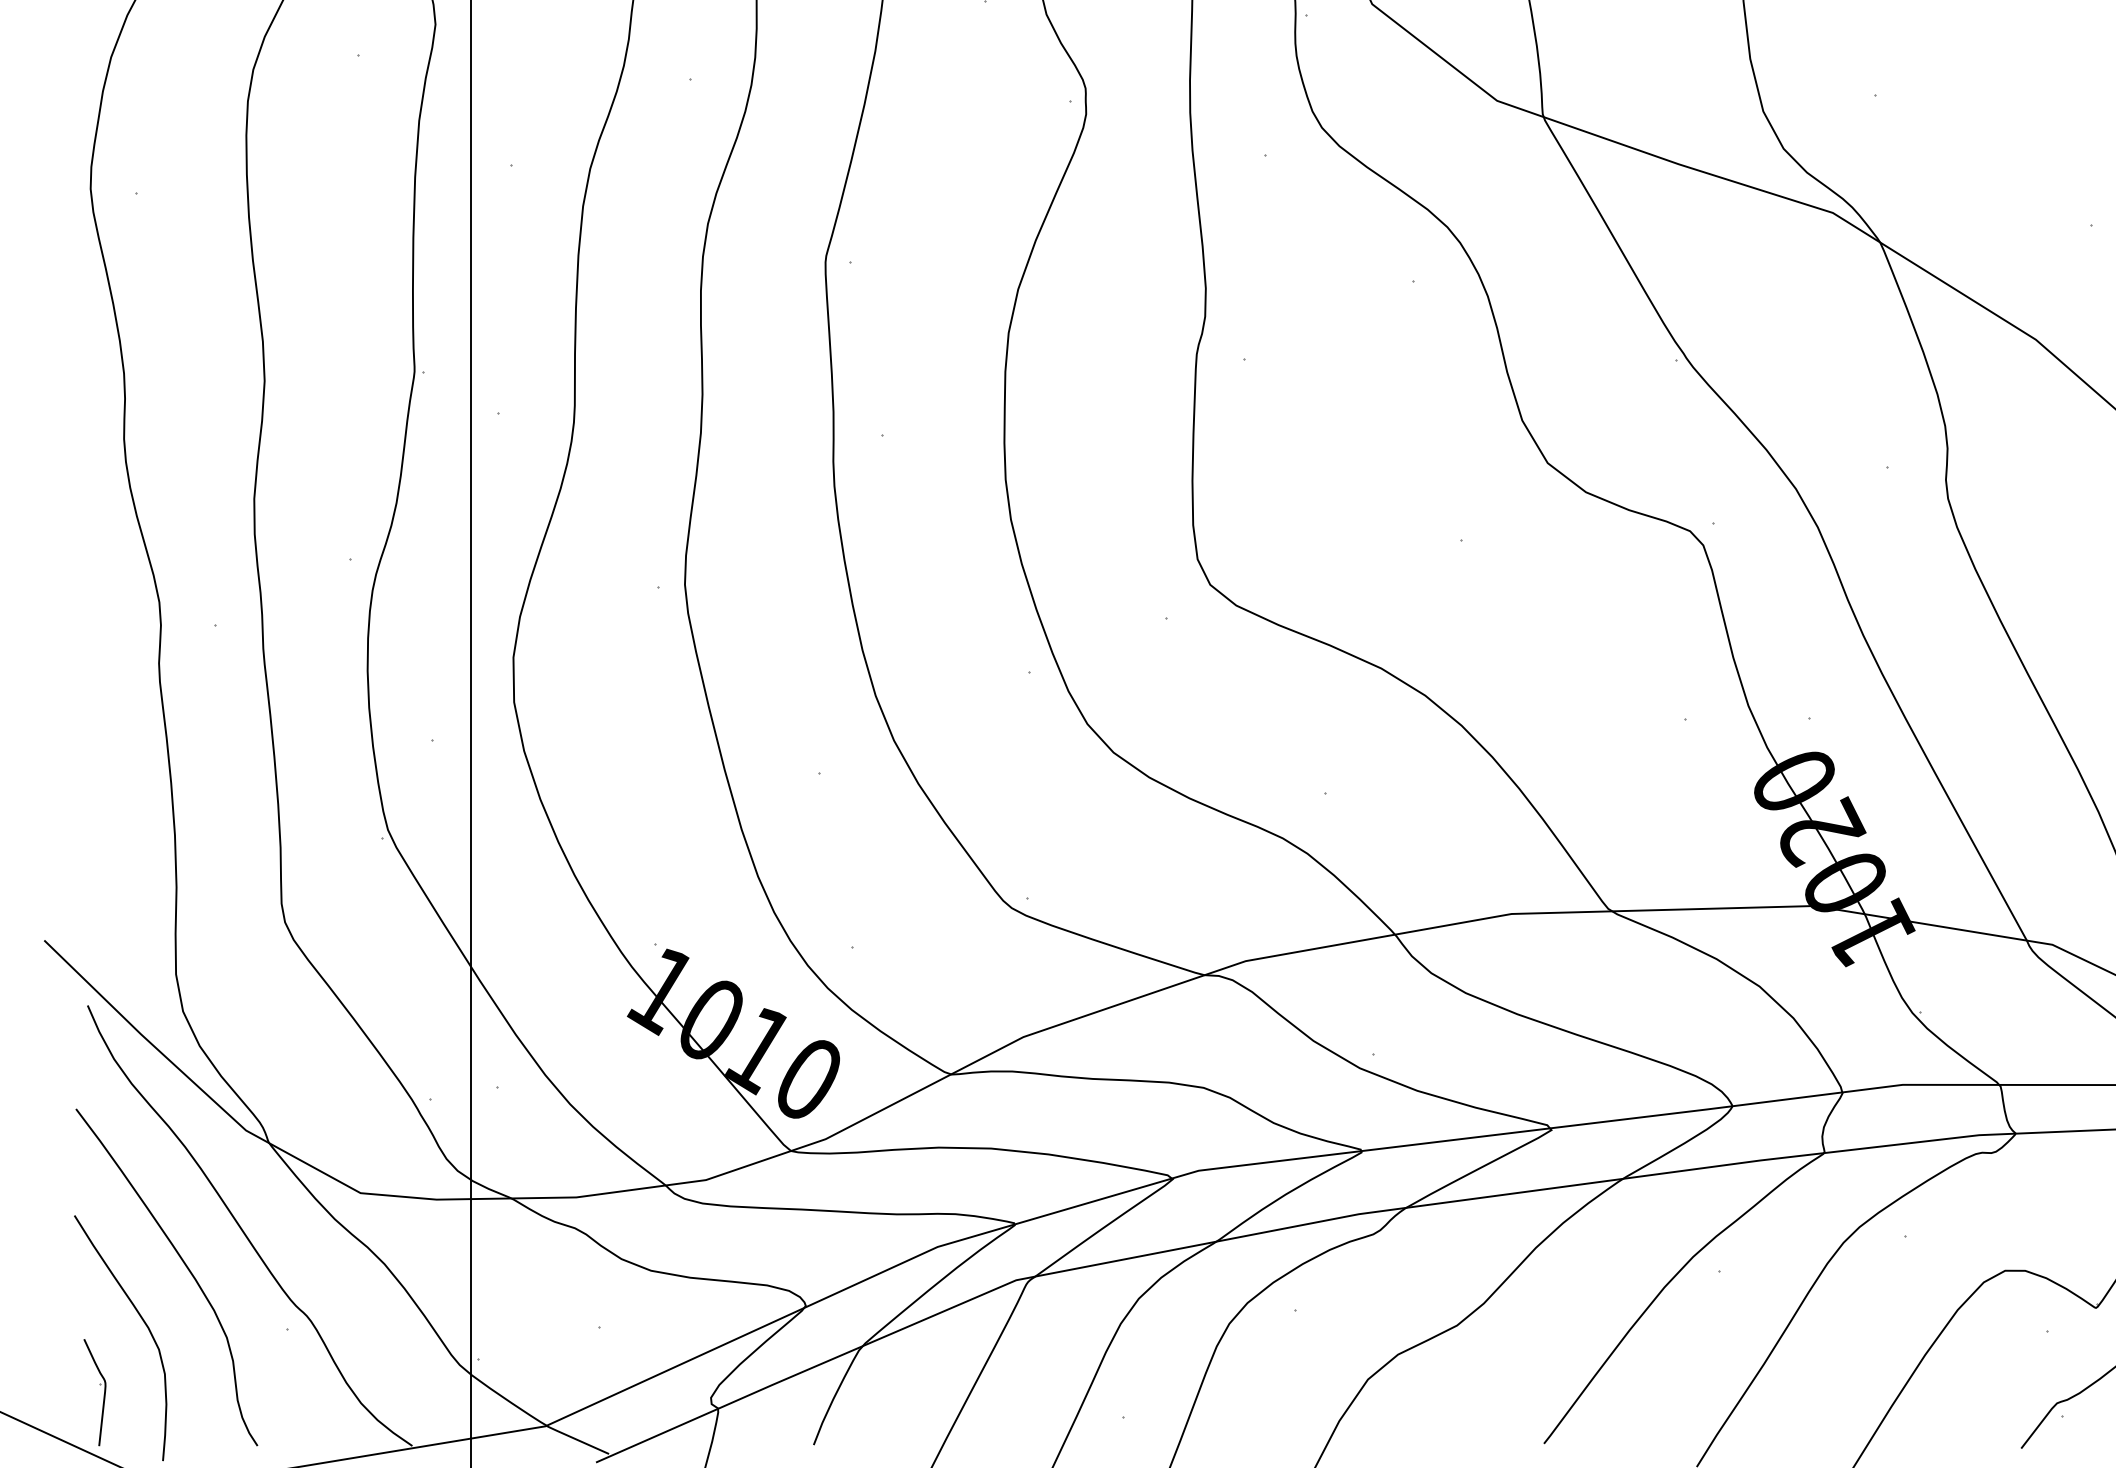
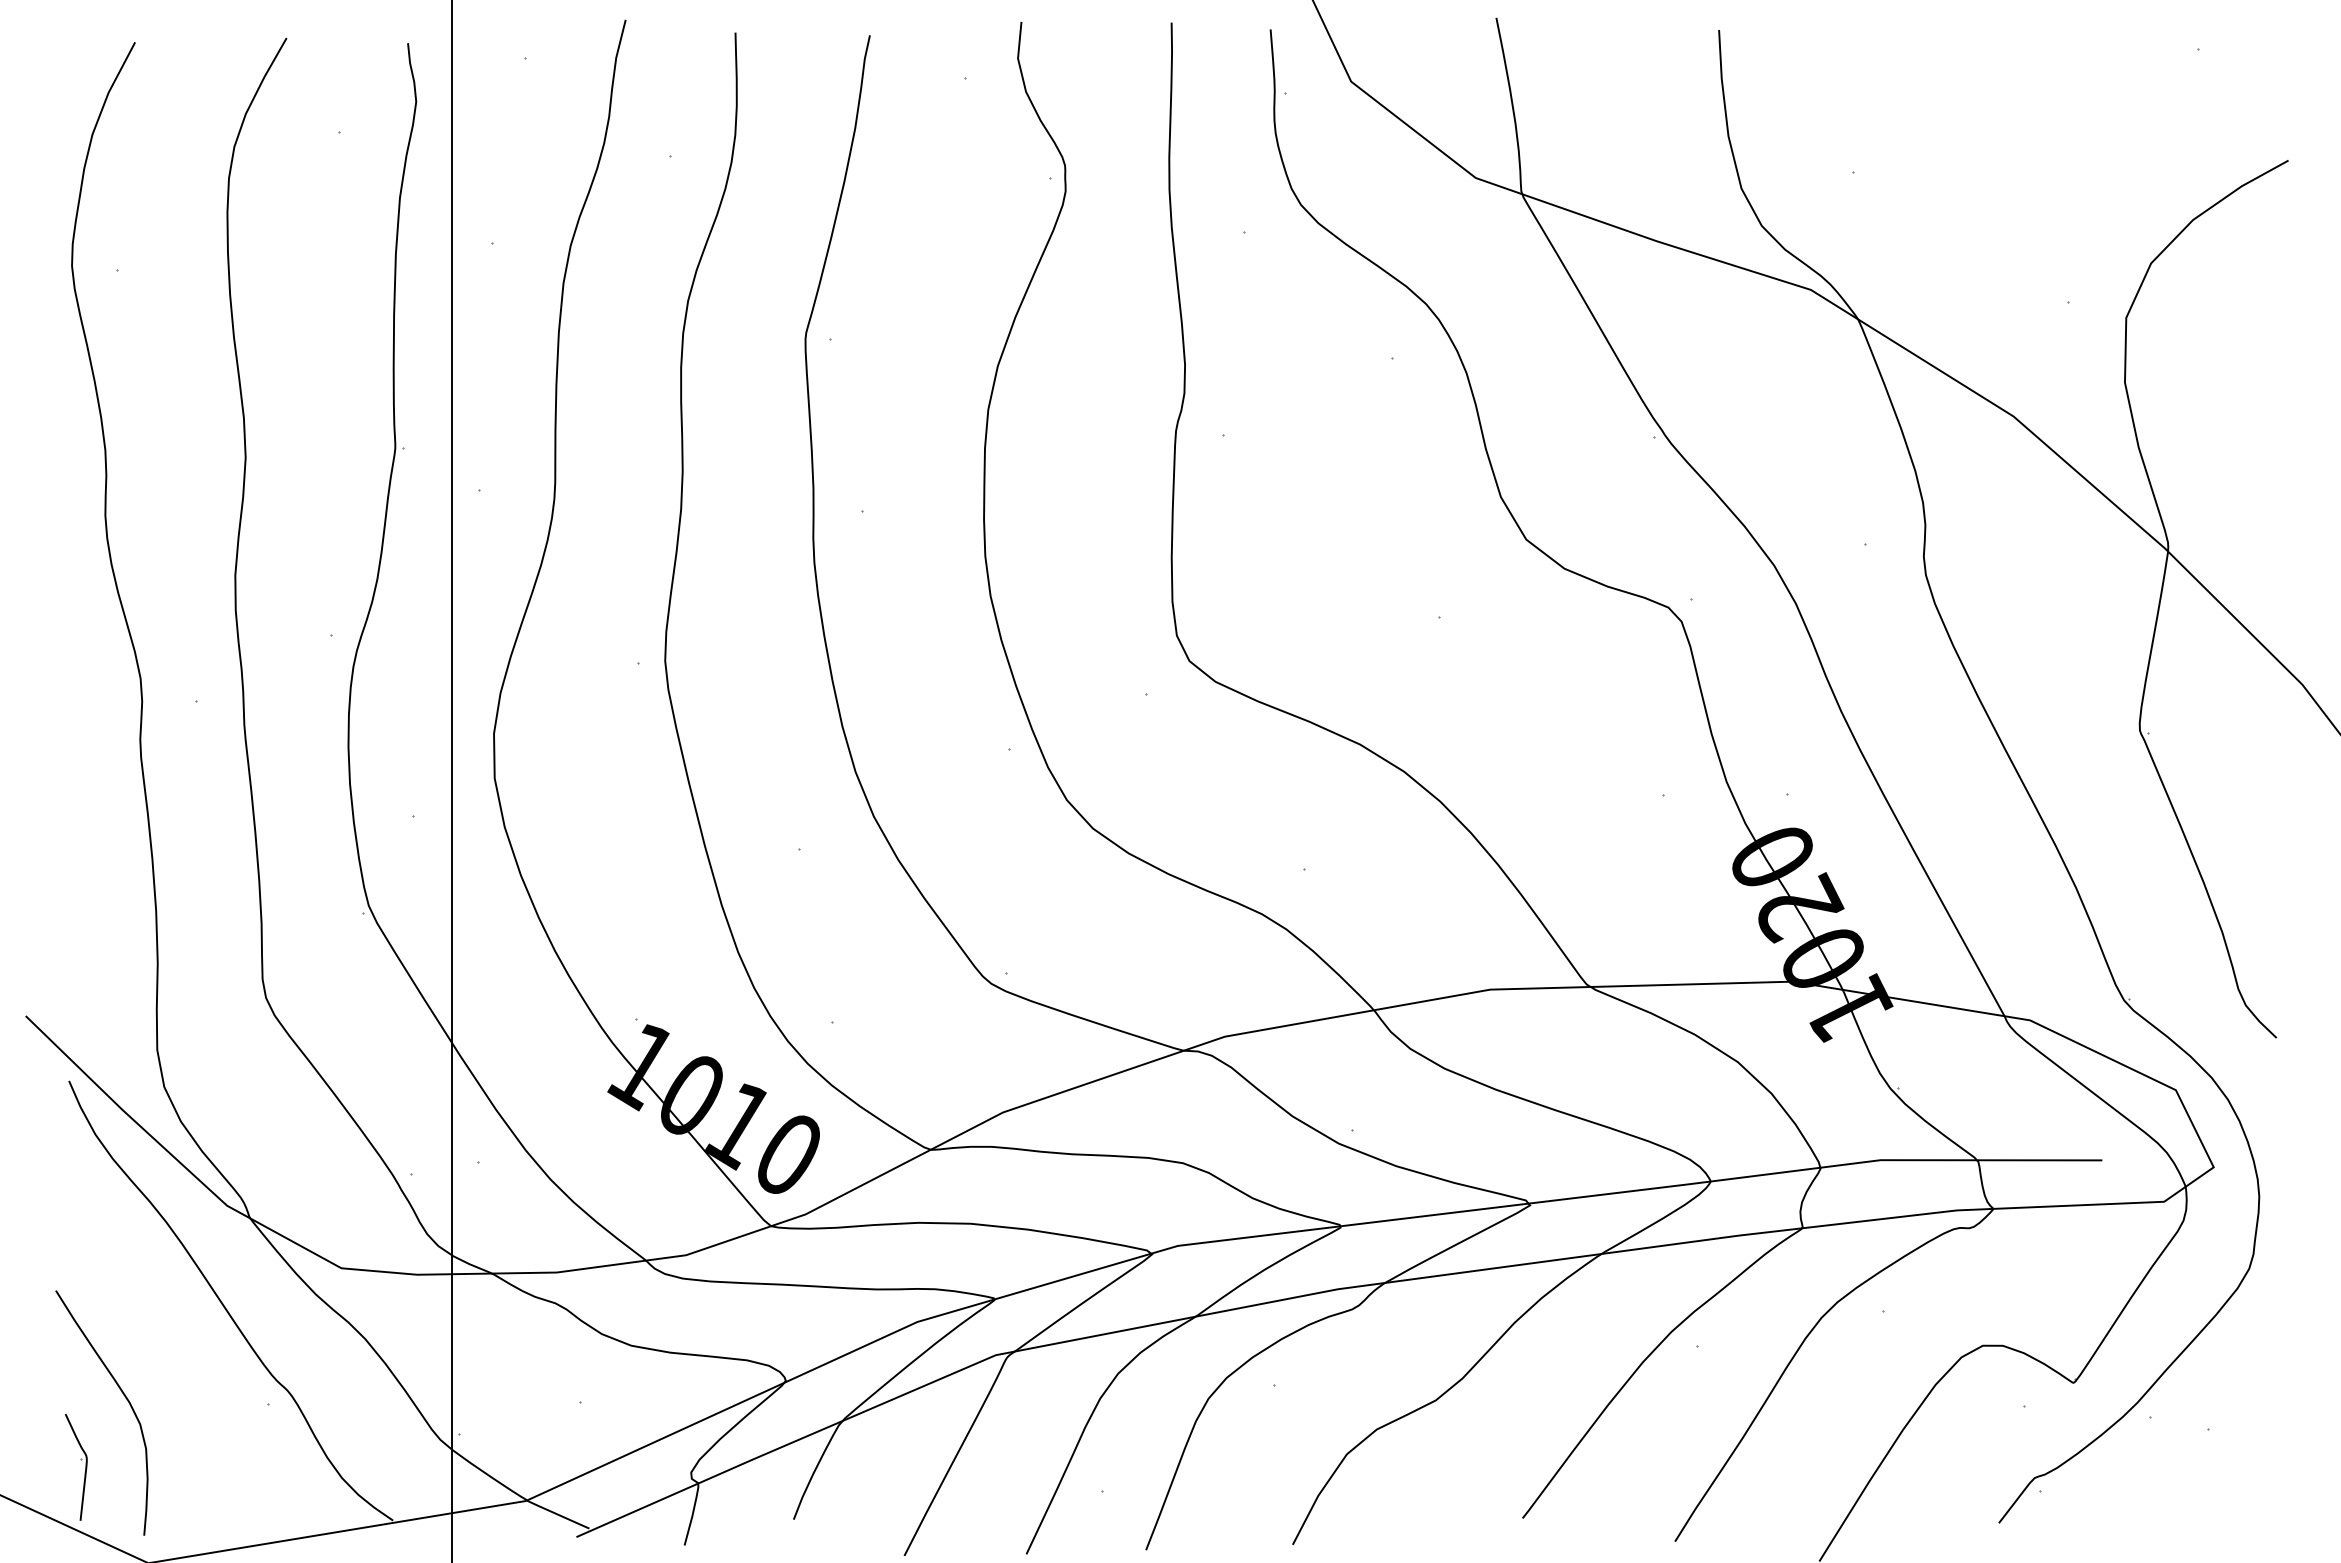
curve: (185, 1266) -> (166, 1341), removed

